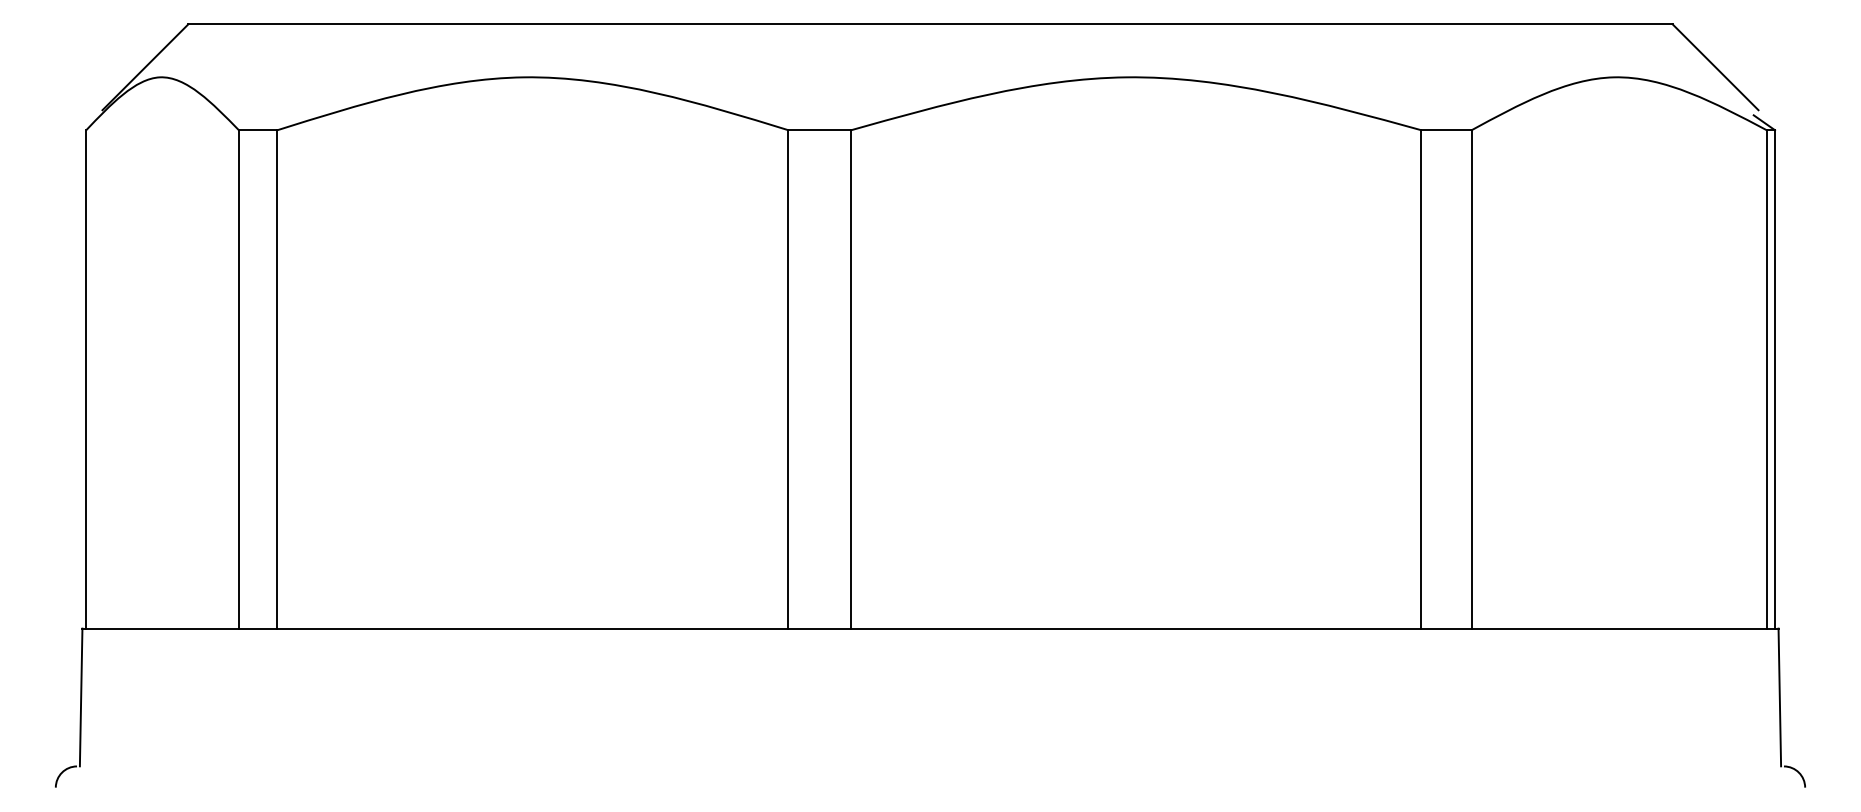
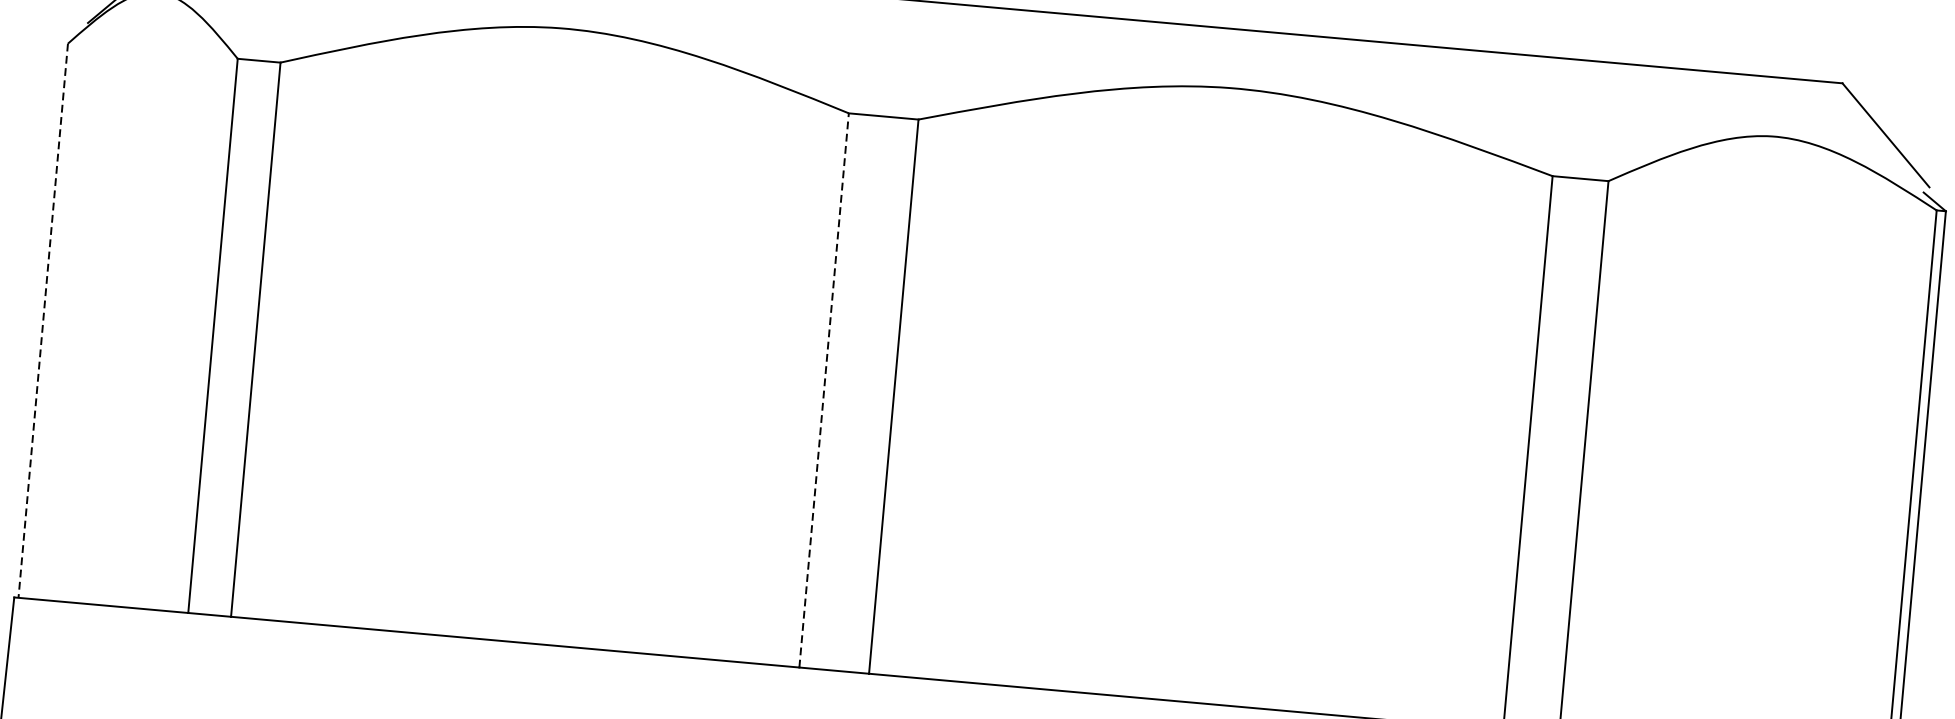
line: (788, 378) -> (824, 389), solid -> dashed
line: (86, 379) -> (43, 320), solid -> dashed

